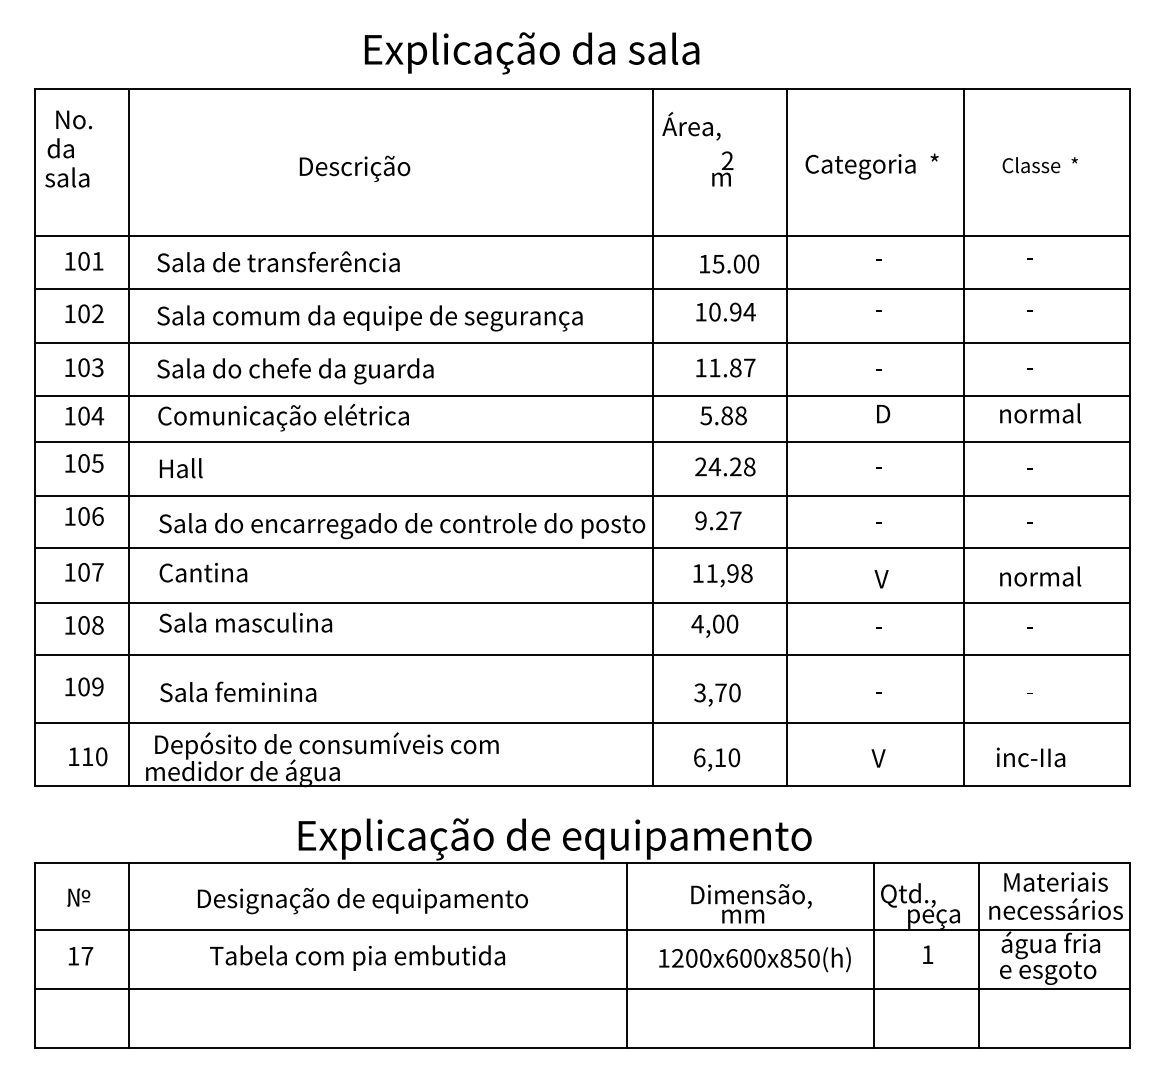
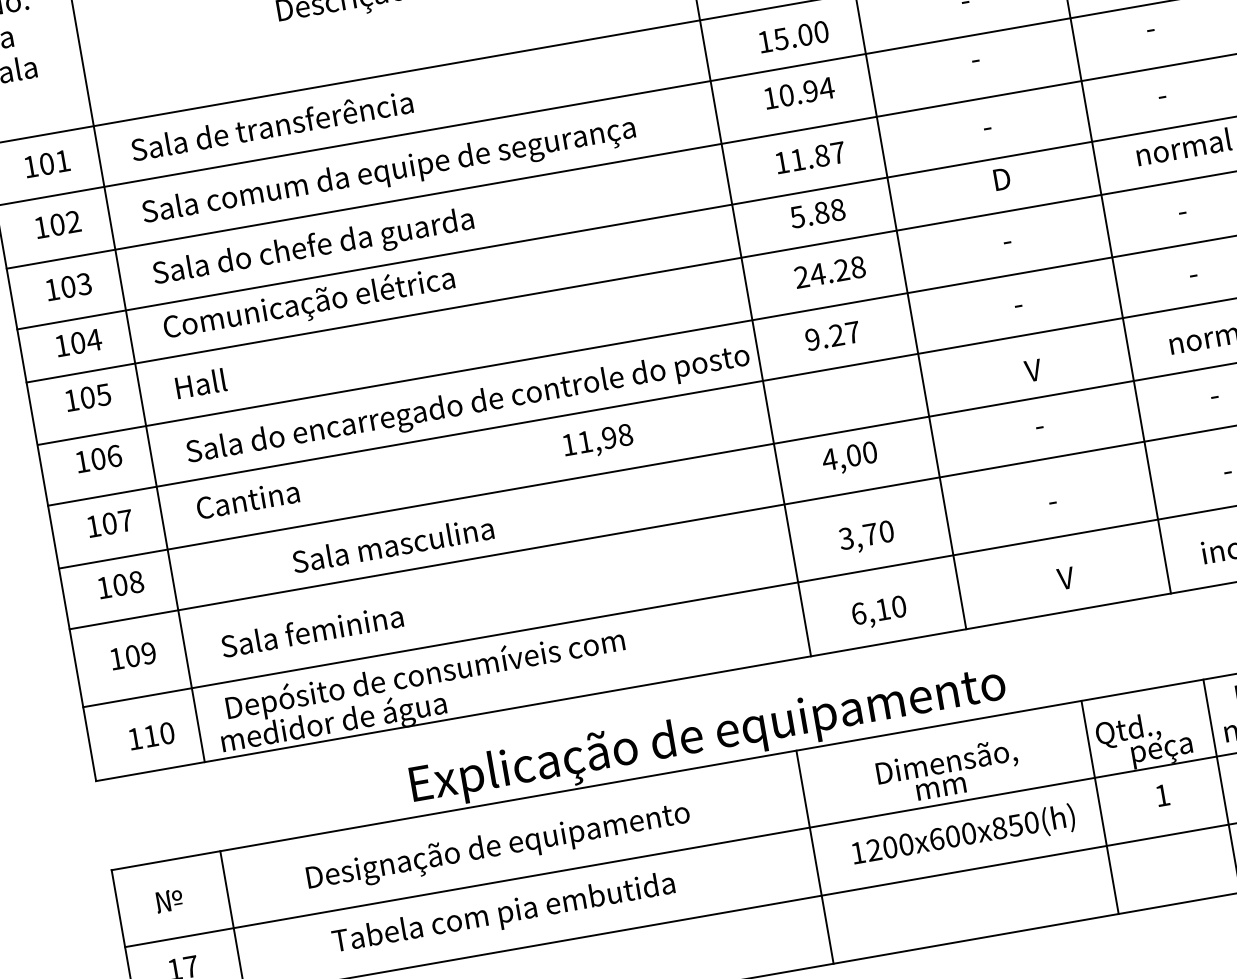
text: (722, 575) -> (597, 442), moved
text: (245, 622) -> (392, 544), moved

